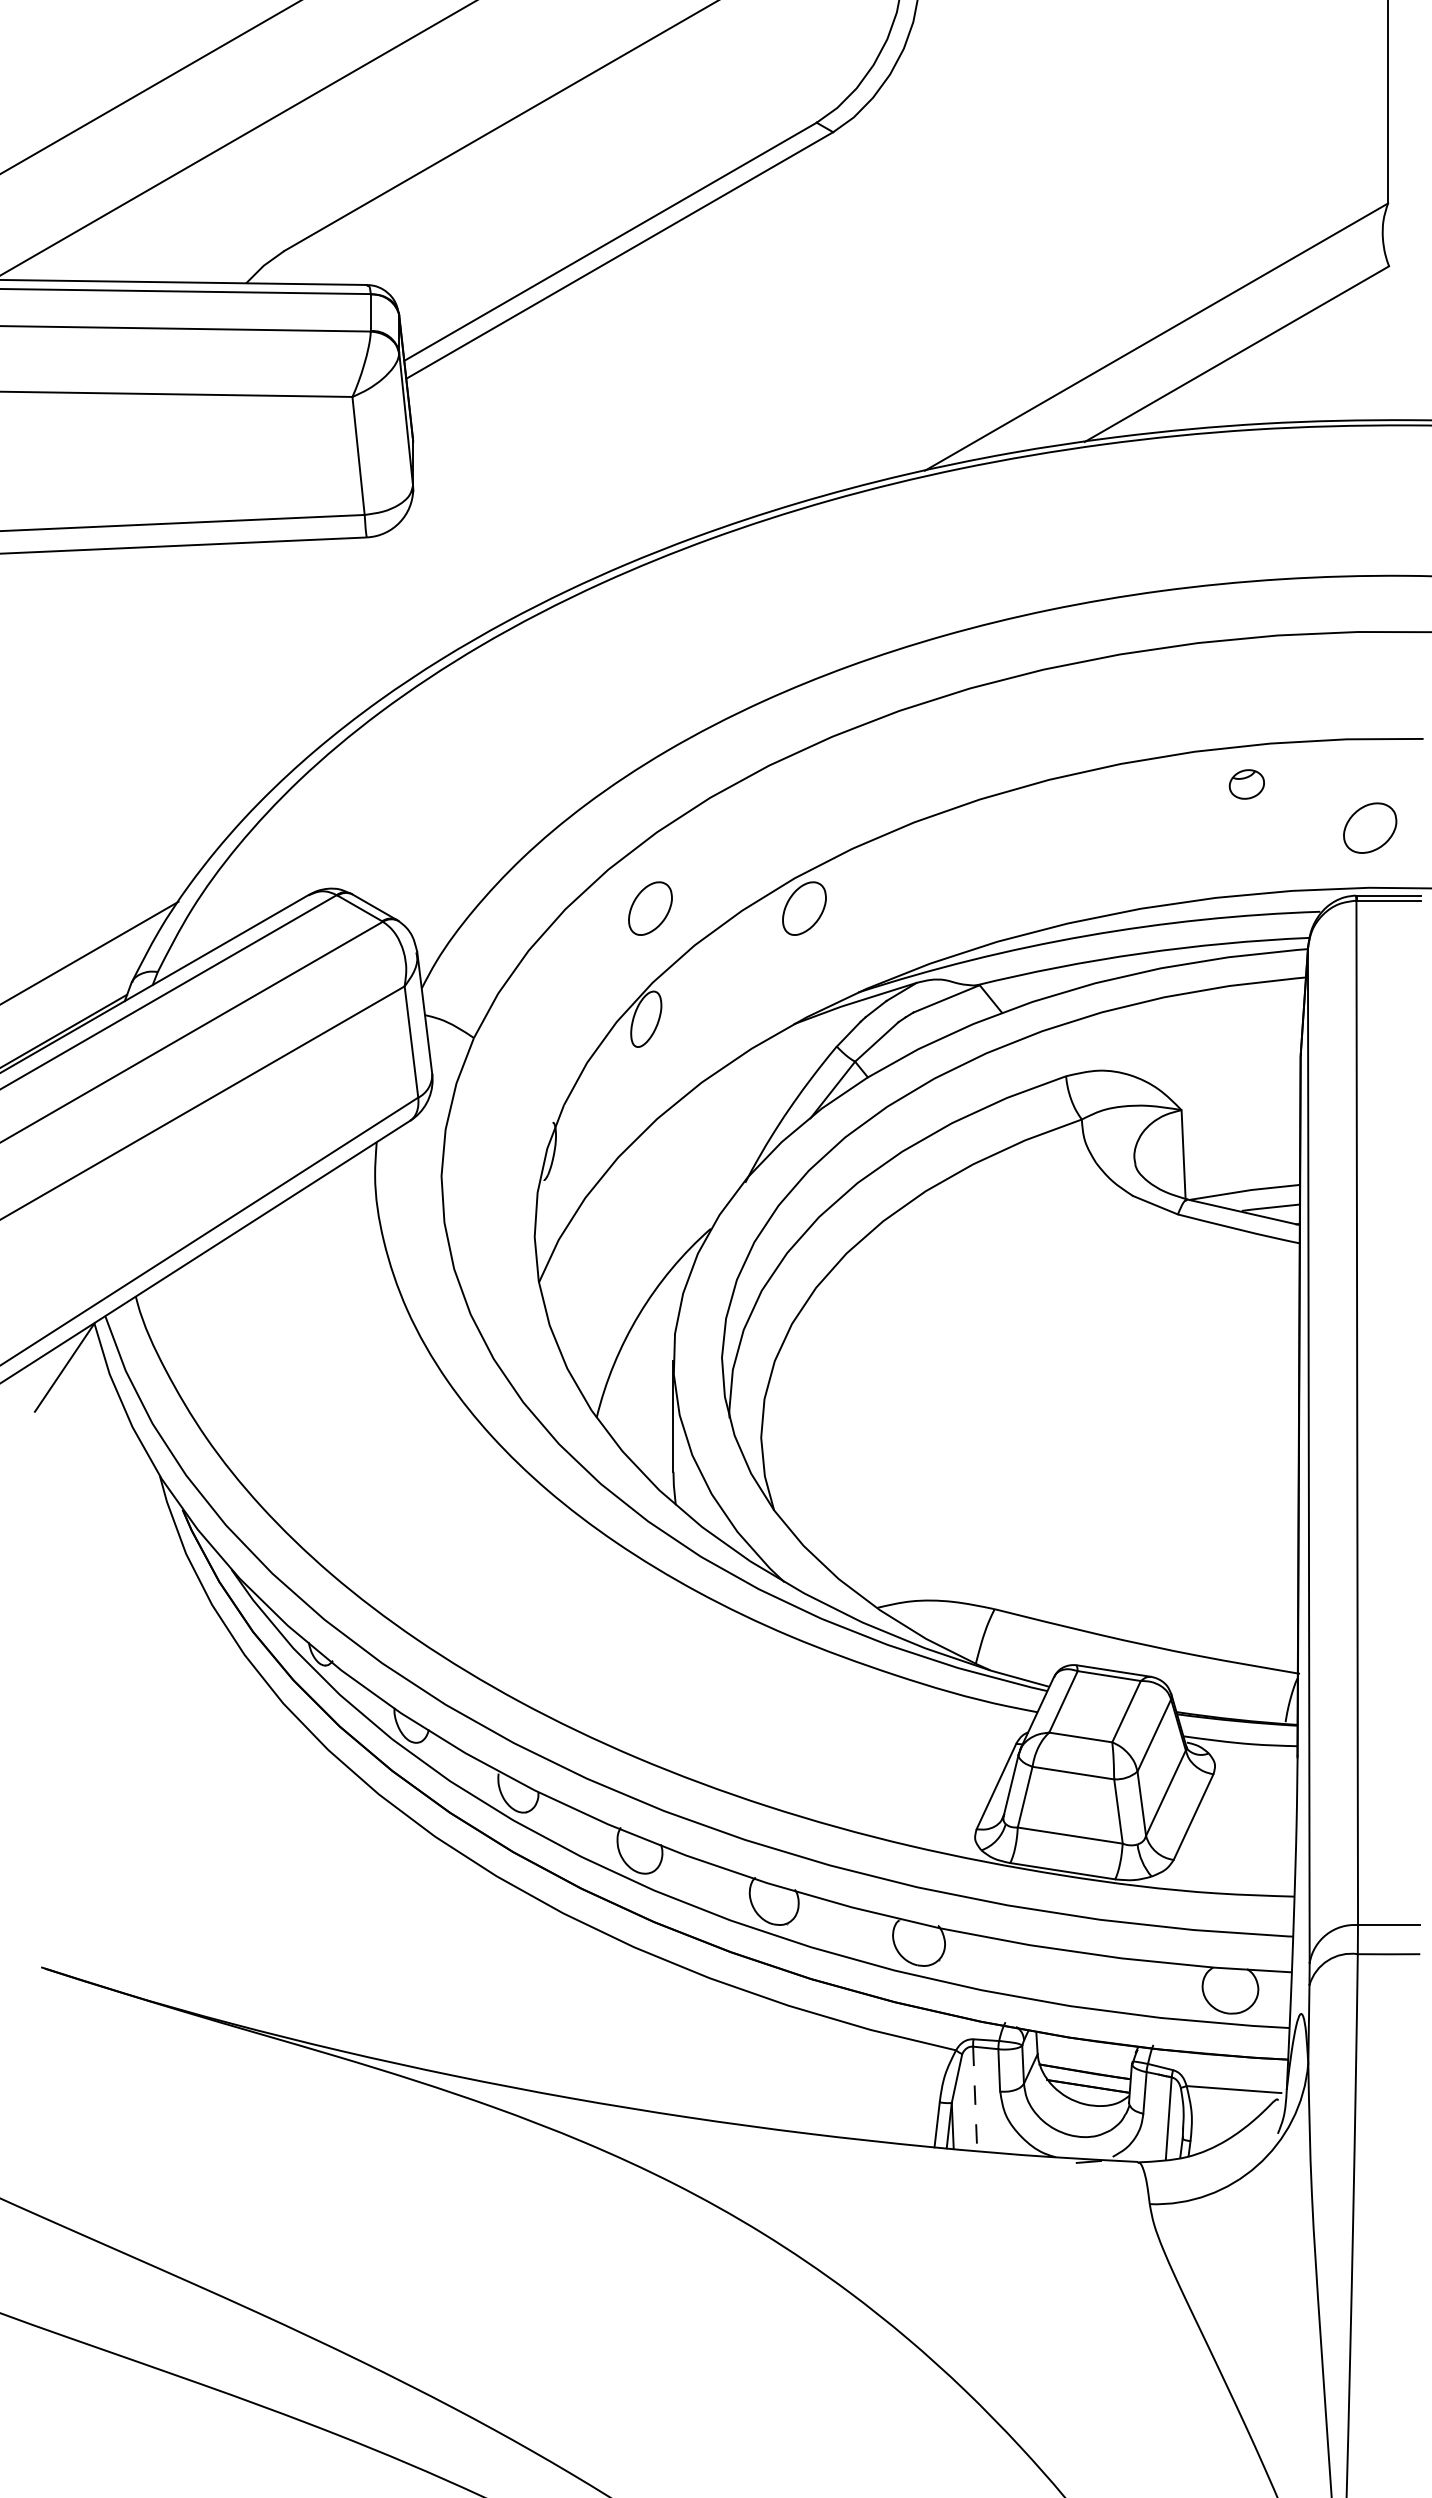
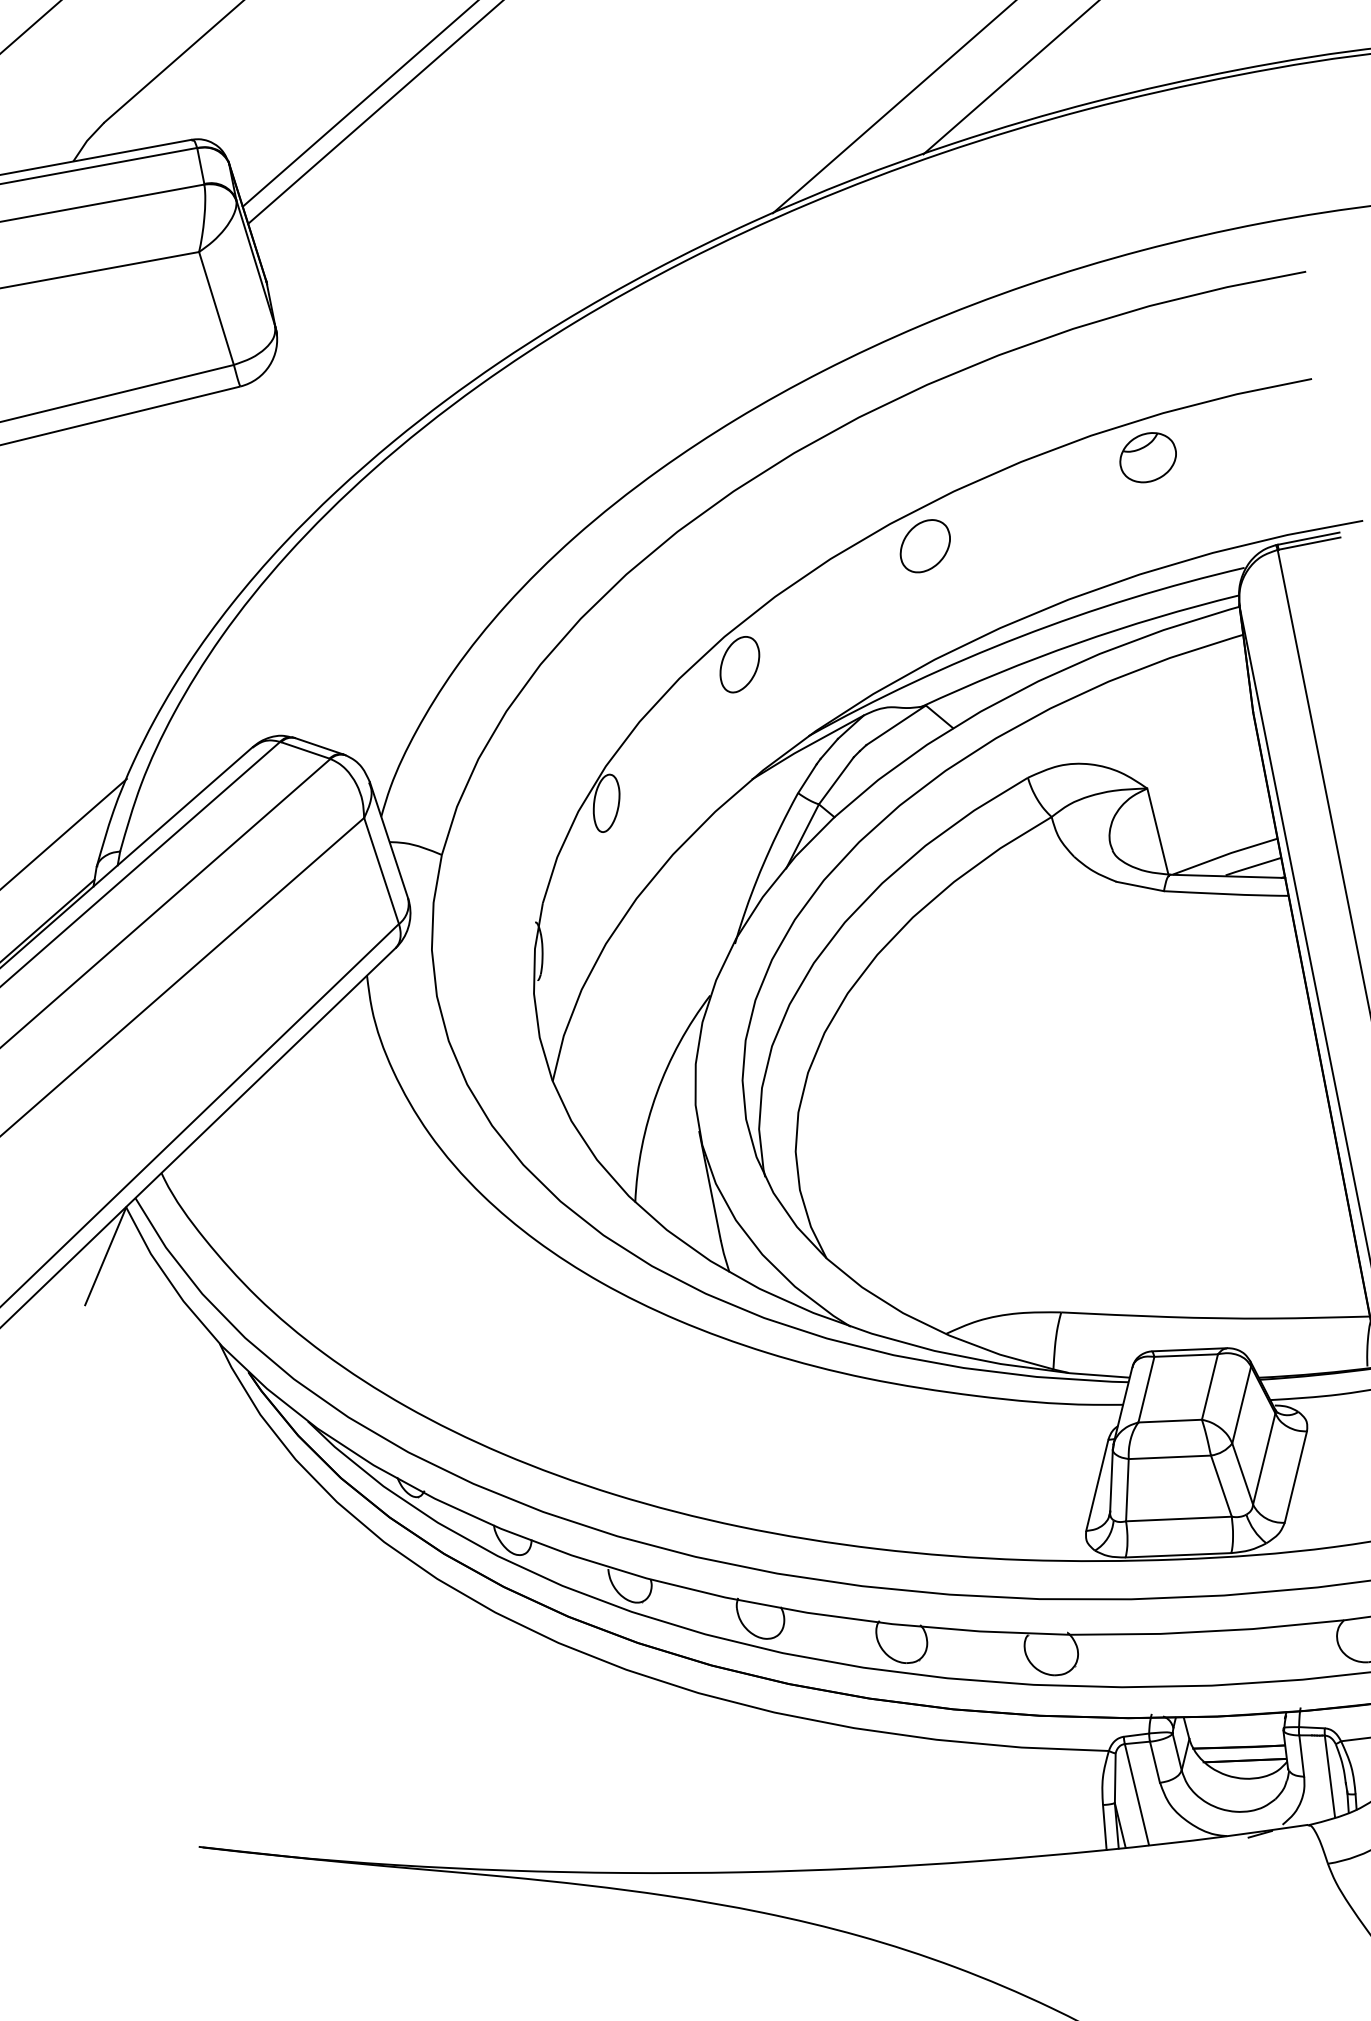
part: (1246, 784) -> (1147, 457), size x1.67
part: (1370, 827) -> (925, 545), moved
part: (650, 908) -> (589, 694), removed
line: (975, 2099) -> (1137, 1795), dashed -> solid

